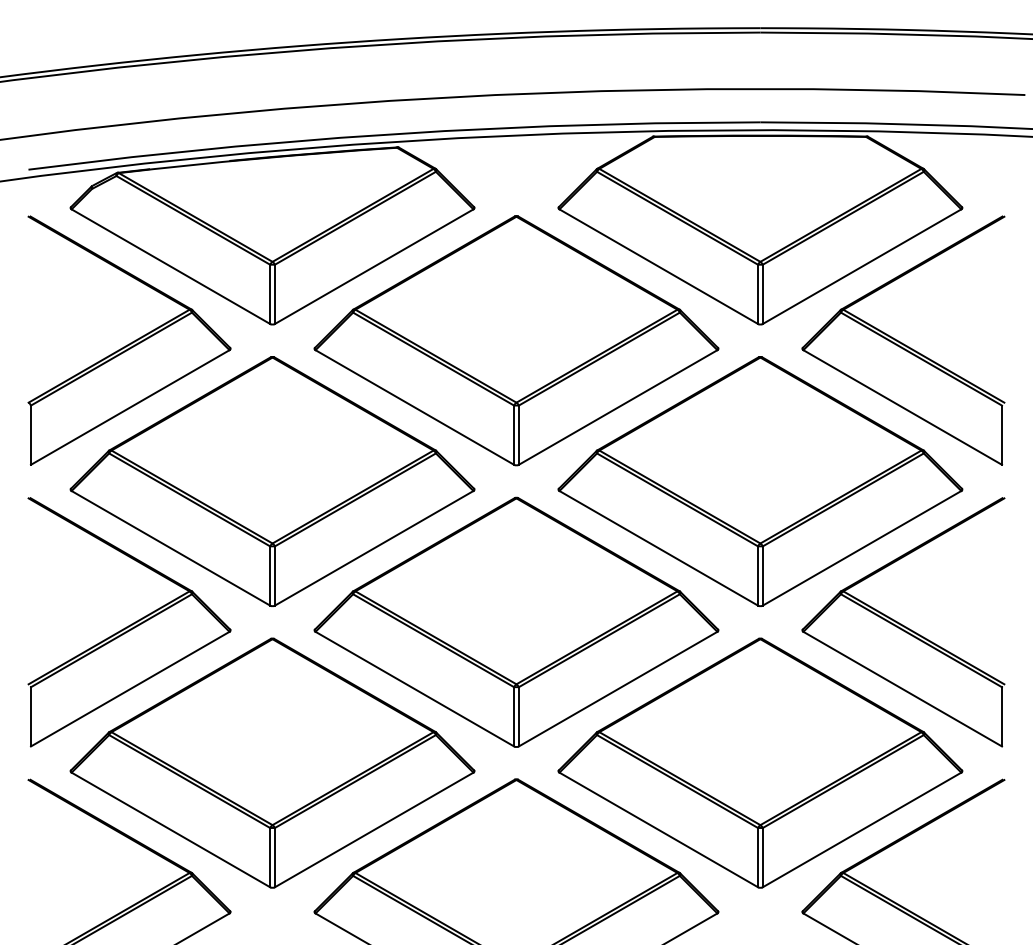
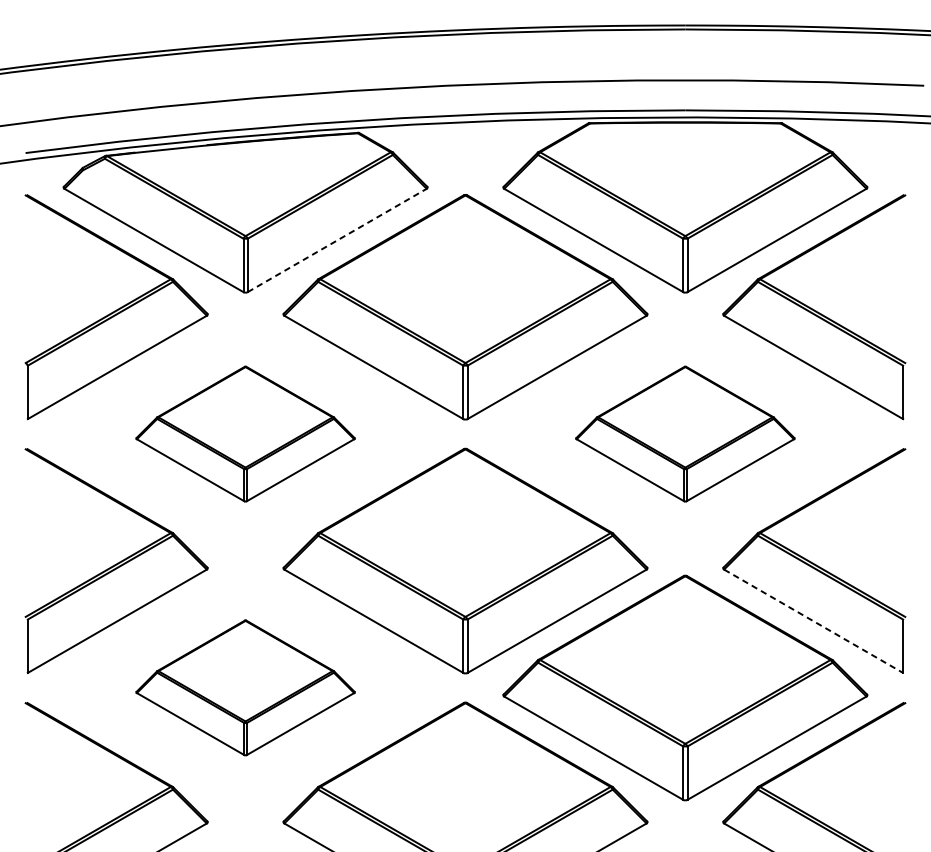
line: (374, 266) -> (337, 240), solid -> dashed
part: (272, 481) -> (245, 434), size x0.6
part: (760, 481) -> (685, 434), size x0.6
line: (902, 689) -> (813, 621), solid -> dashed
part: (272, 762) -> (245, 687), size x0.6

